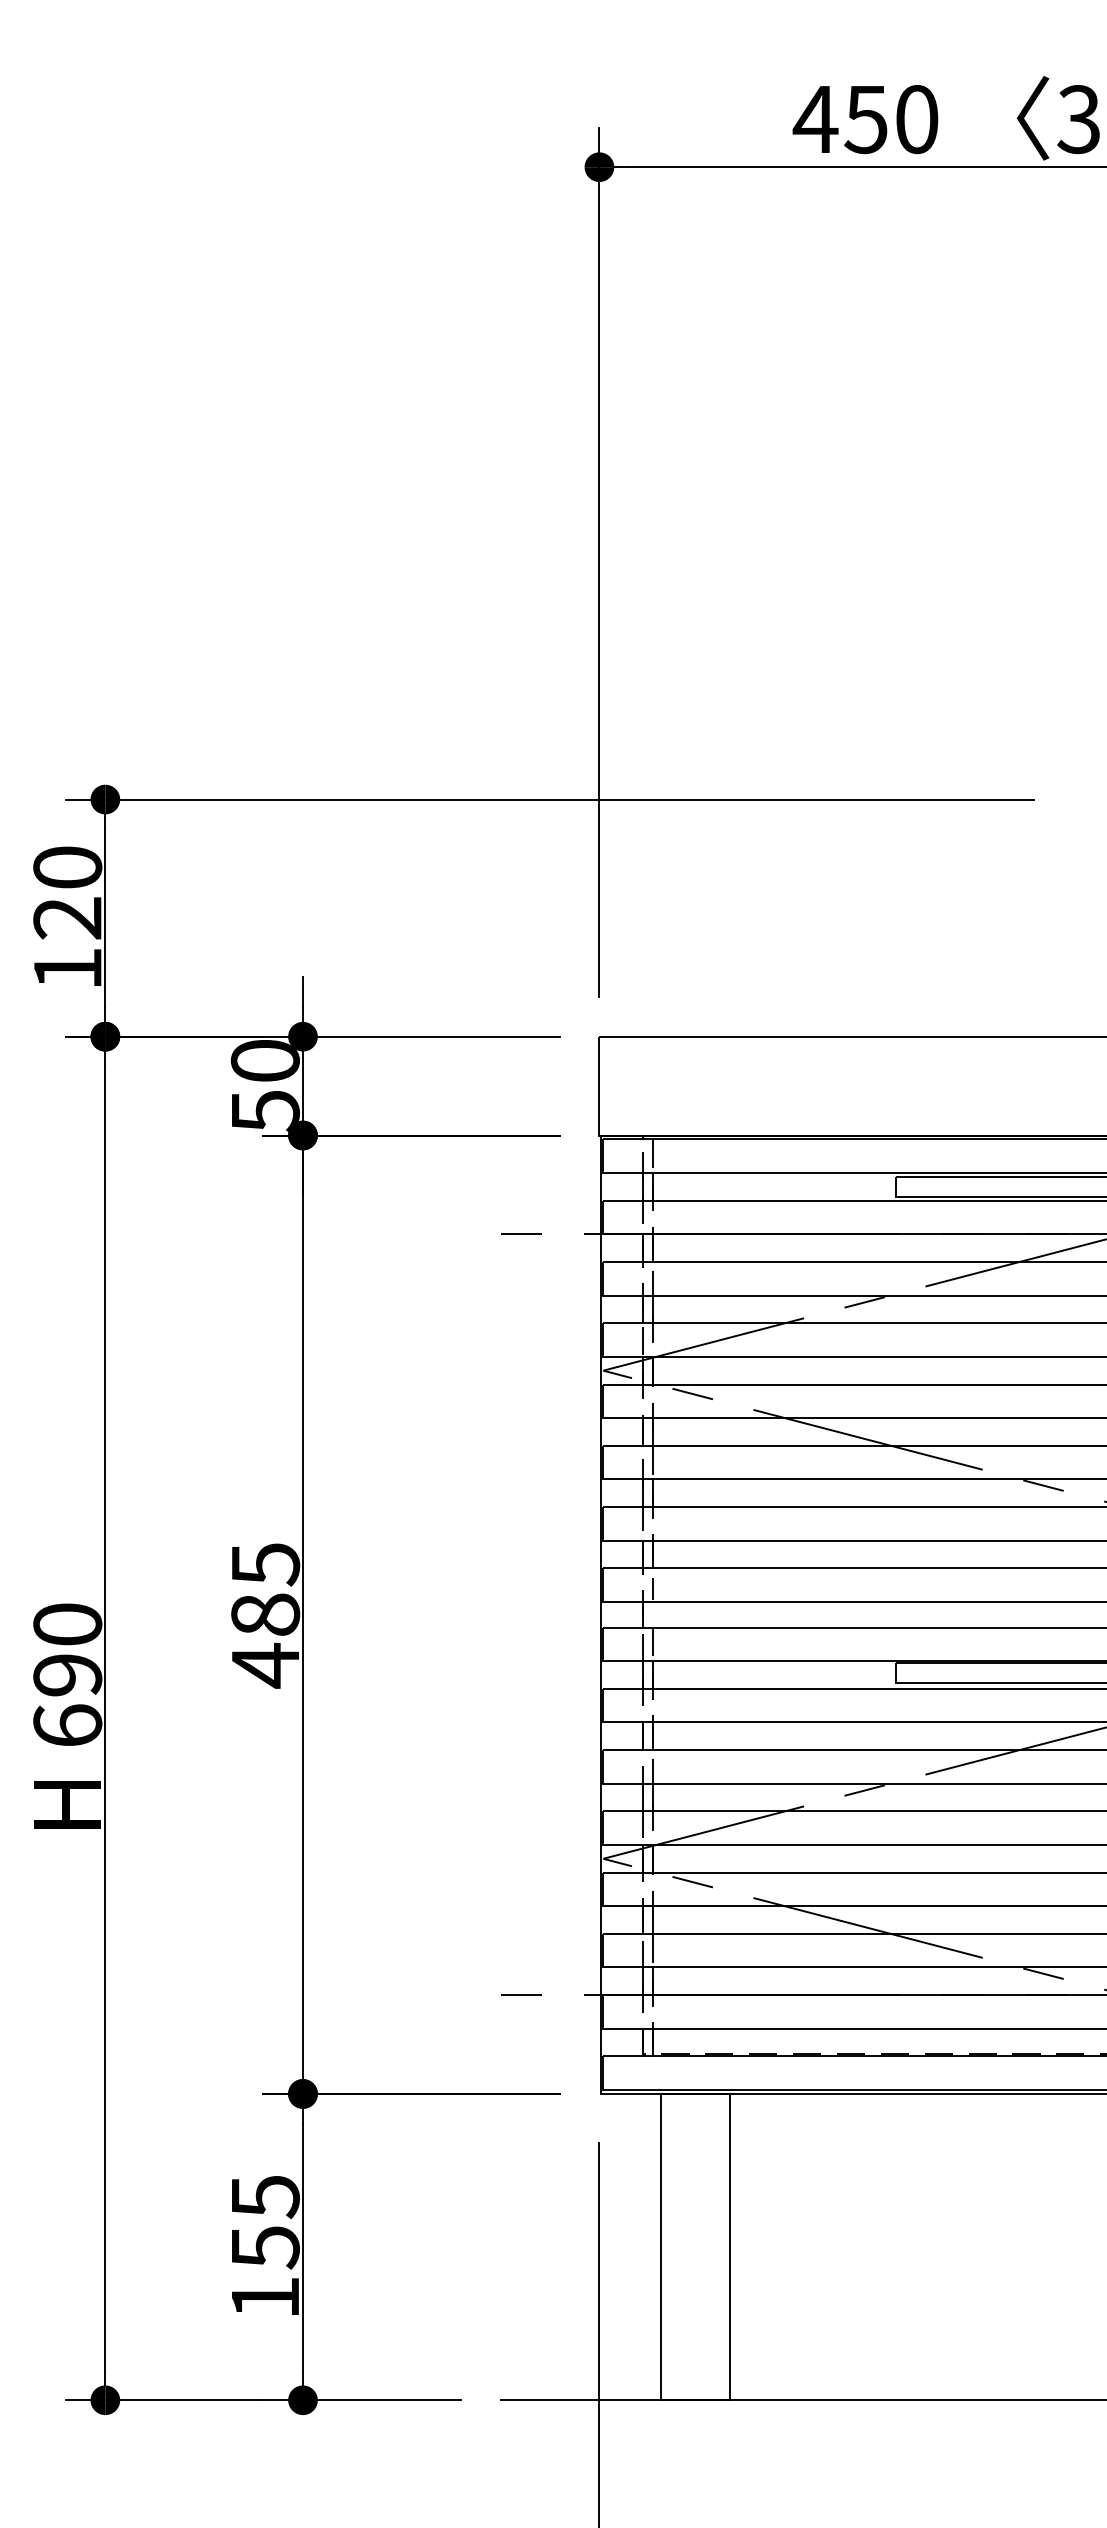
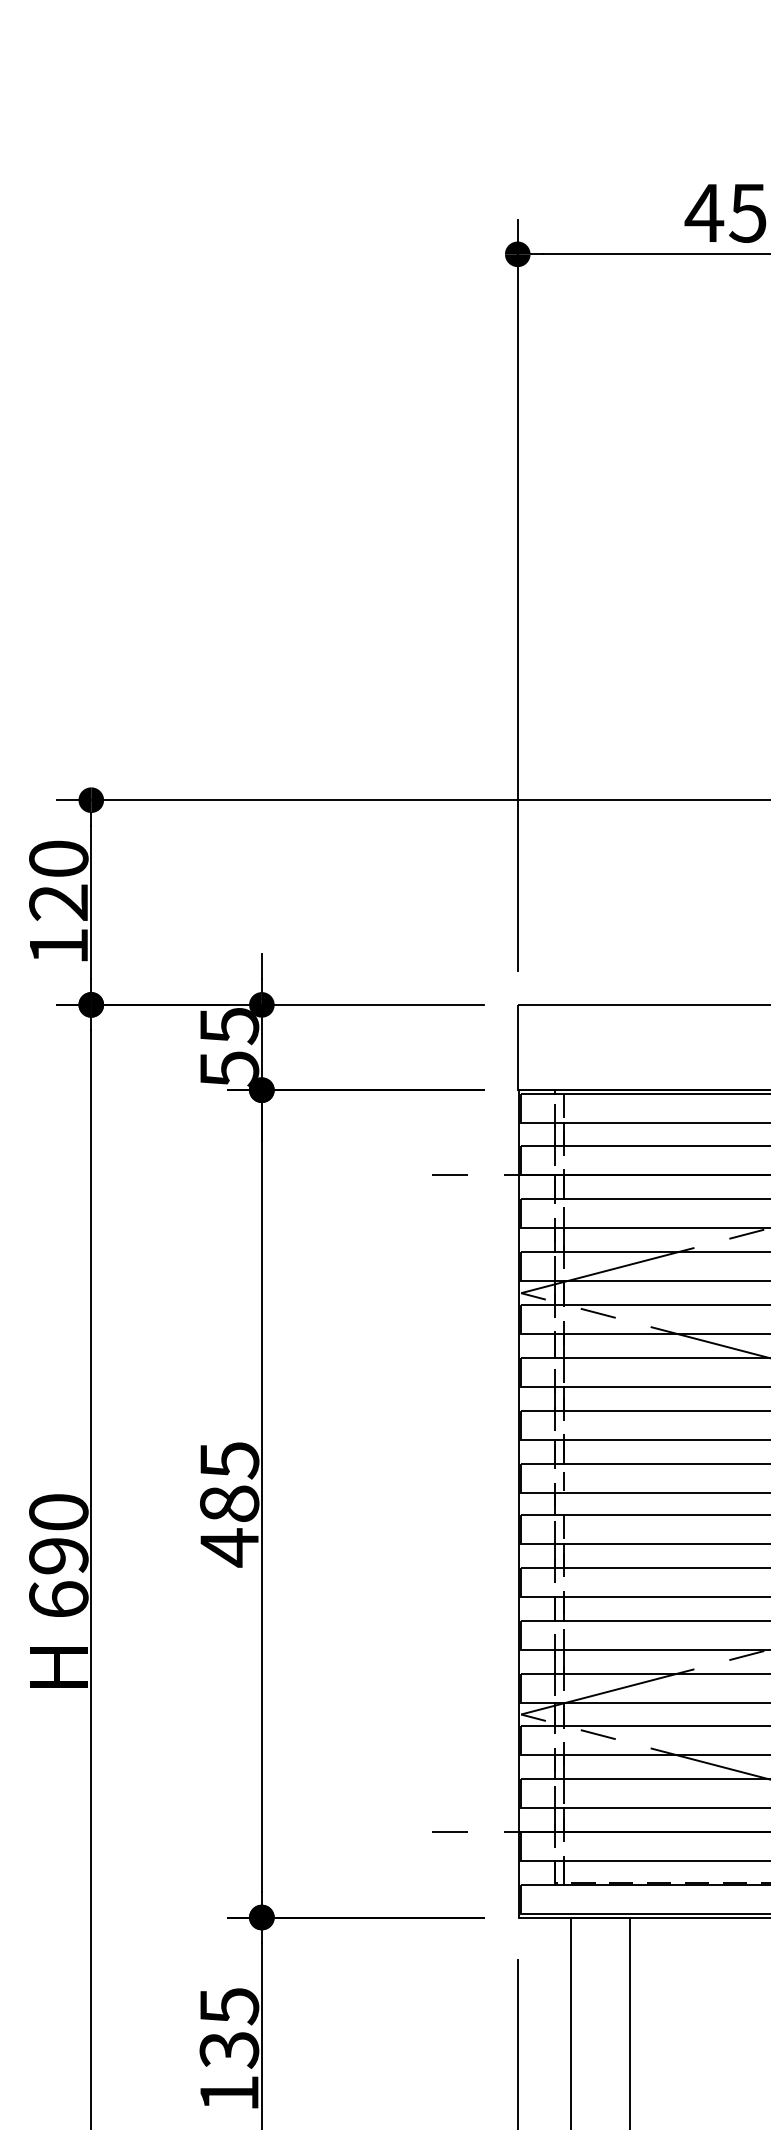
text: (264, 1061) -> (228, 1026), 50 -> 55
text: (264, 2247) -> (228, 2050), 155 -> 135

